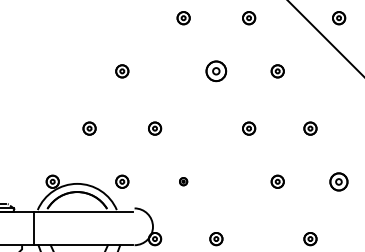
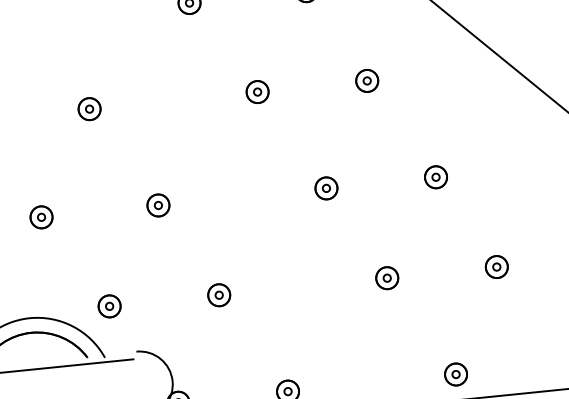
part: (216, 71) -> (257, 92), size x0.62
part: (183, 181) -> (218, 294), size x1.67
part: (339, 181) -> (497, 266), size x0.71

